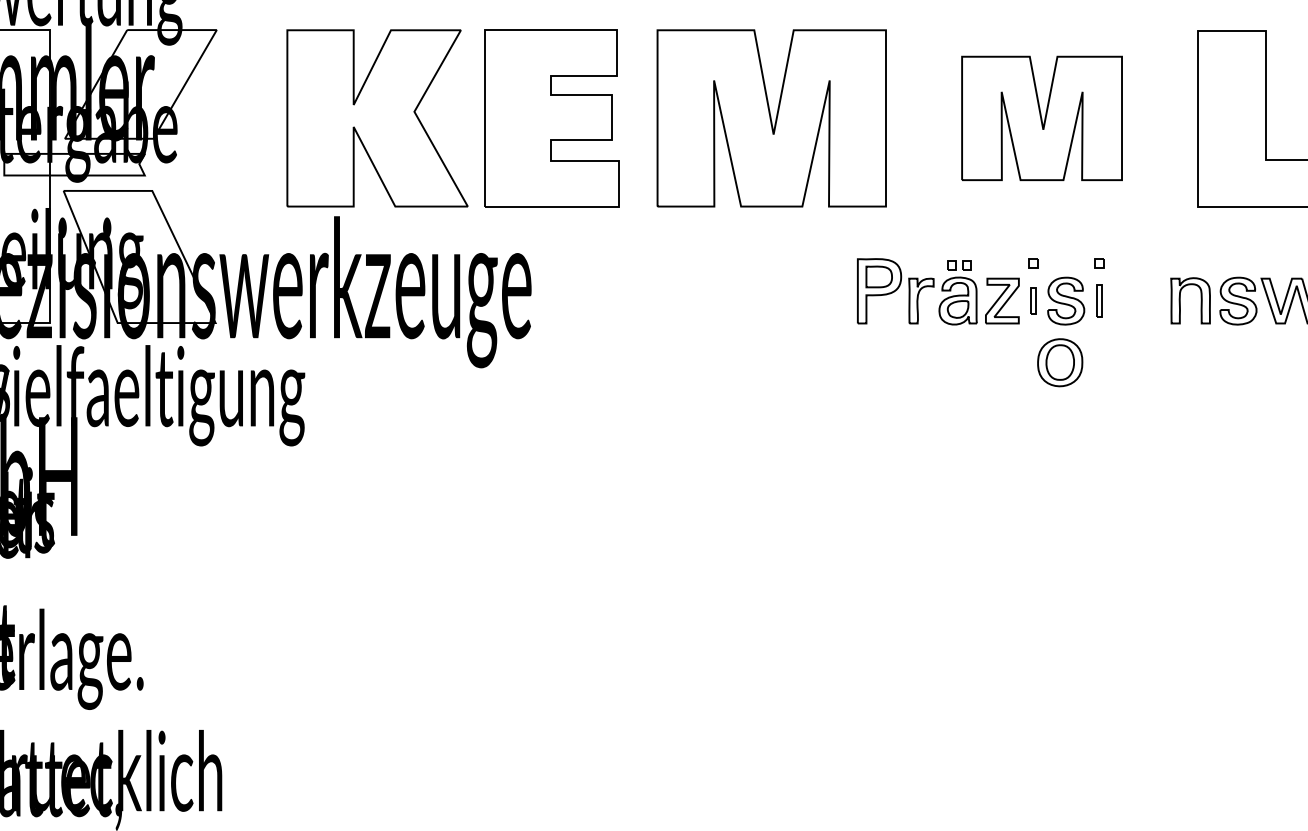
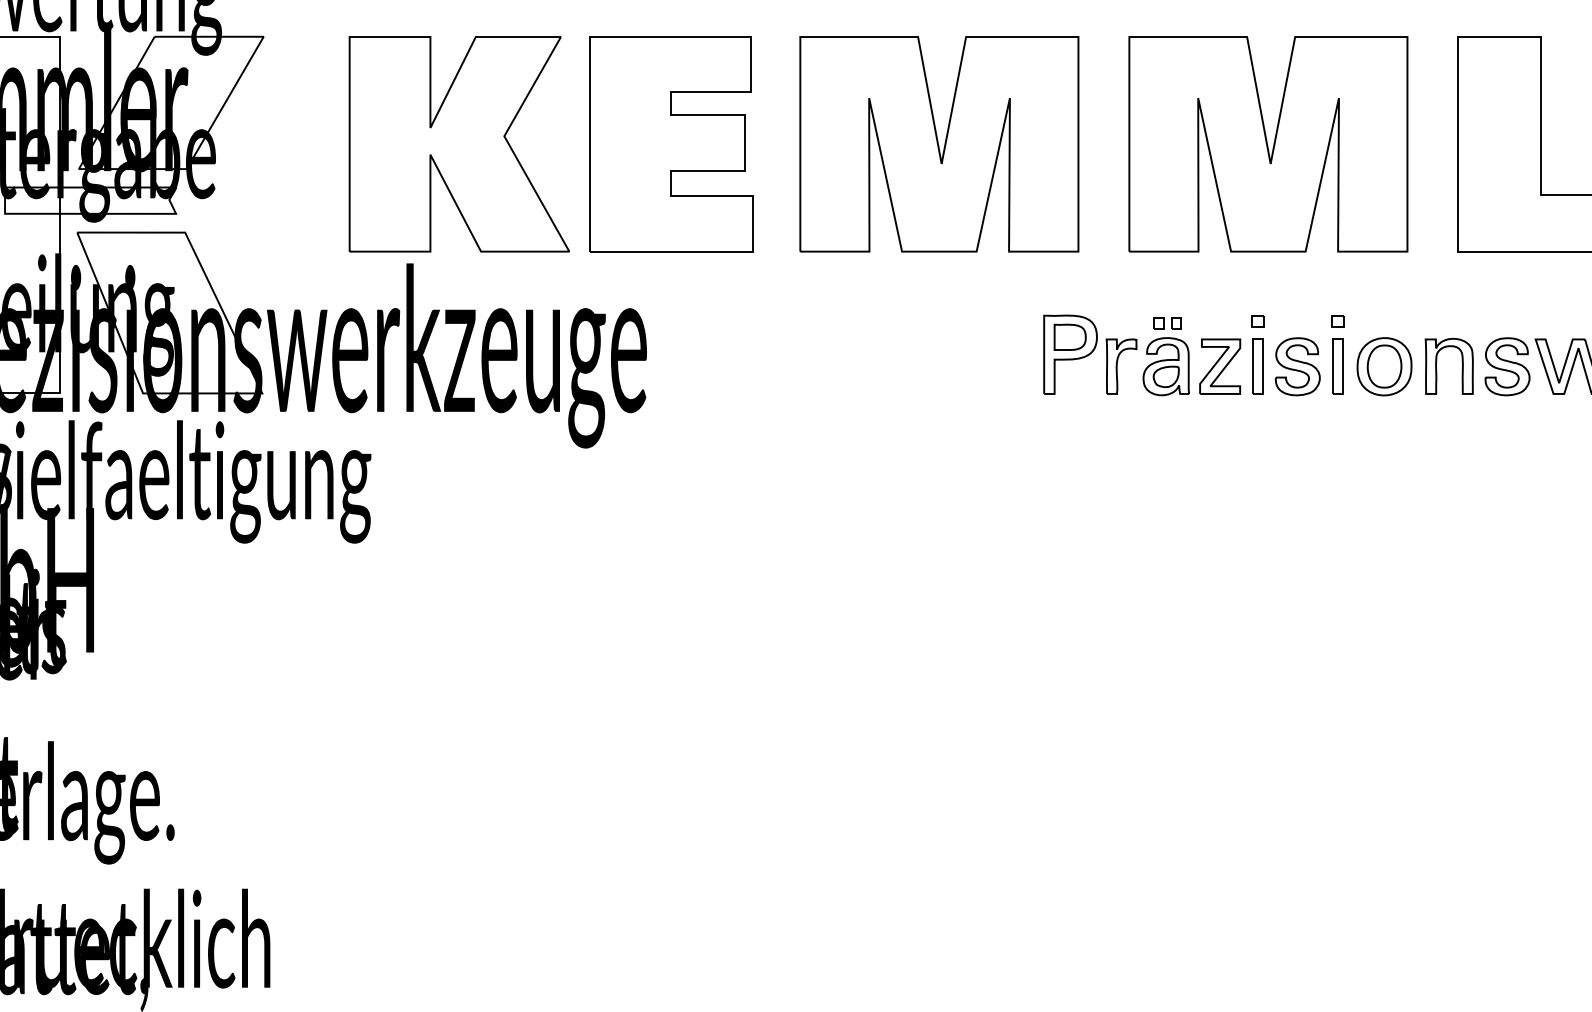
part: (1042, 118) -> (1268, 144), size x1.43
part: (1033, 300) -> (1257, 366), size x1.67
part: (1098, 300) -> (1337, 366), size x1.43
part: (1060, 362) -> (1384, 366), moved

